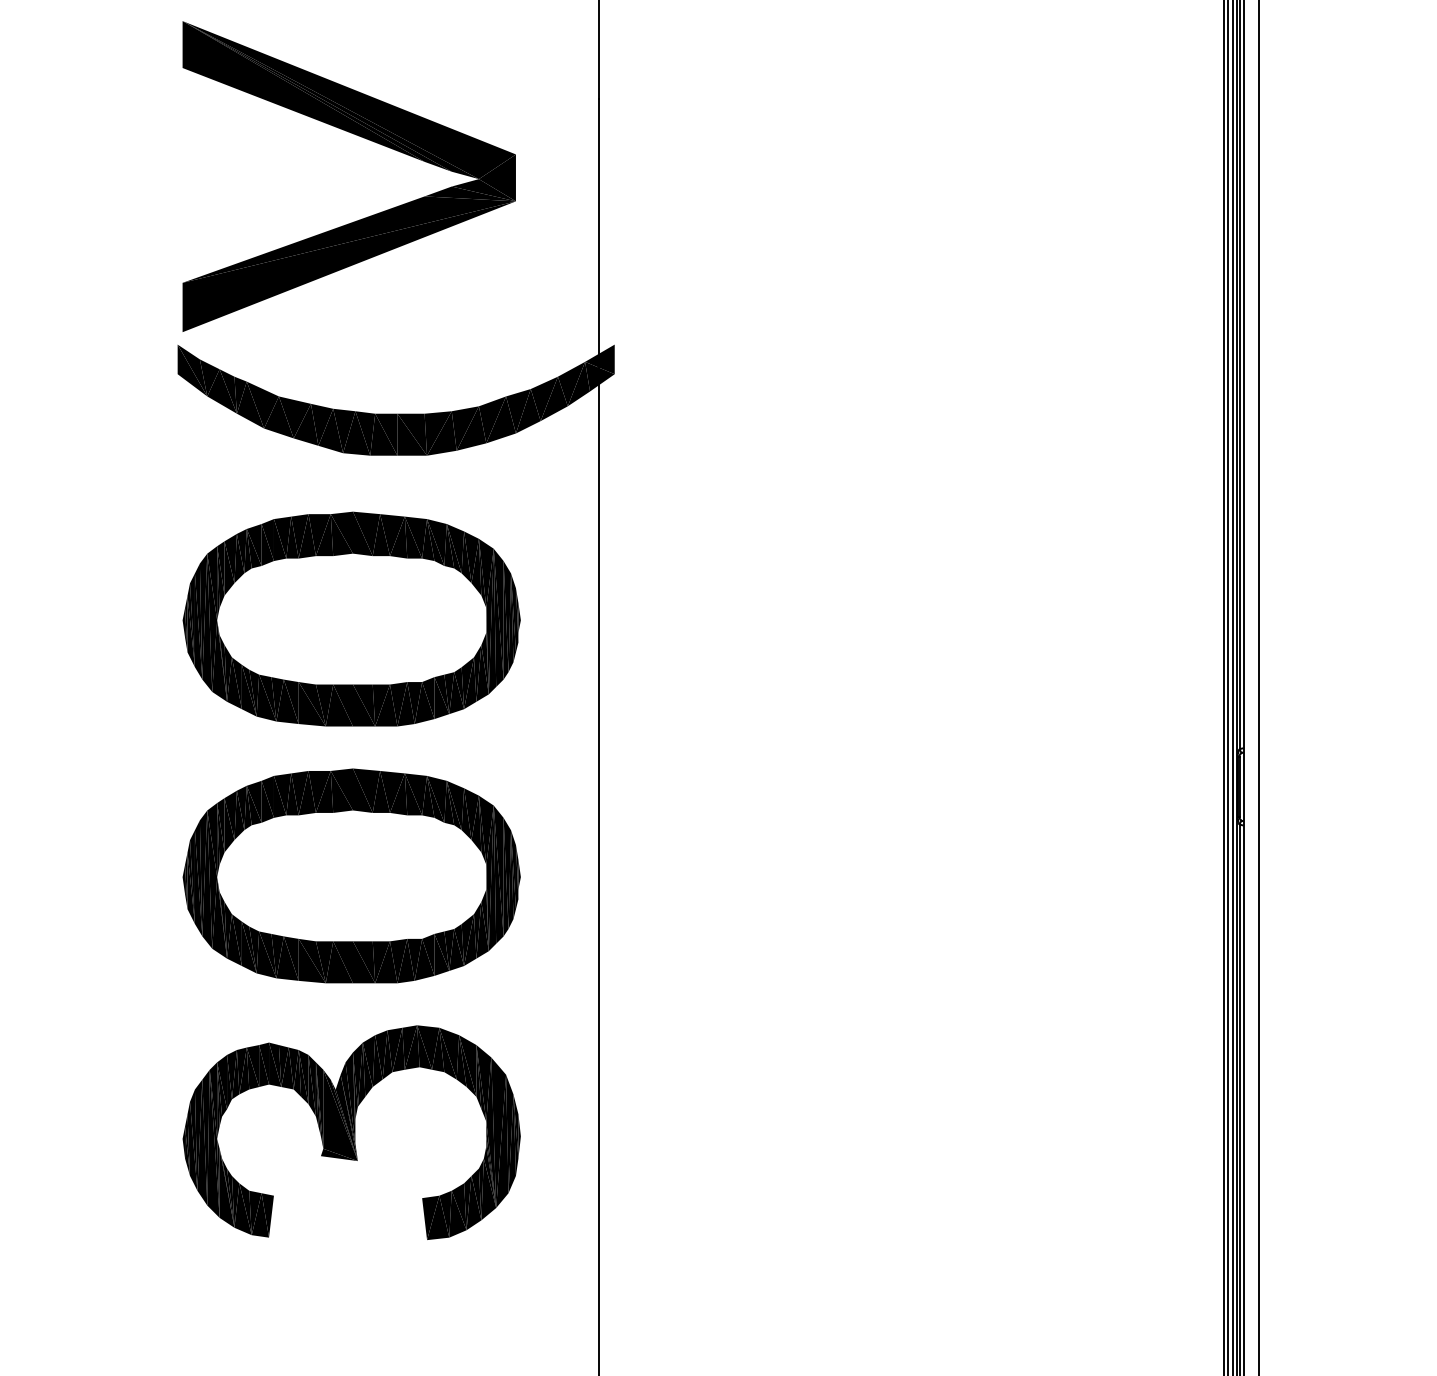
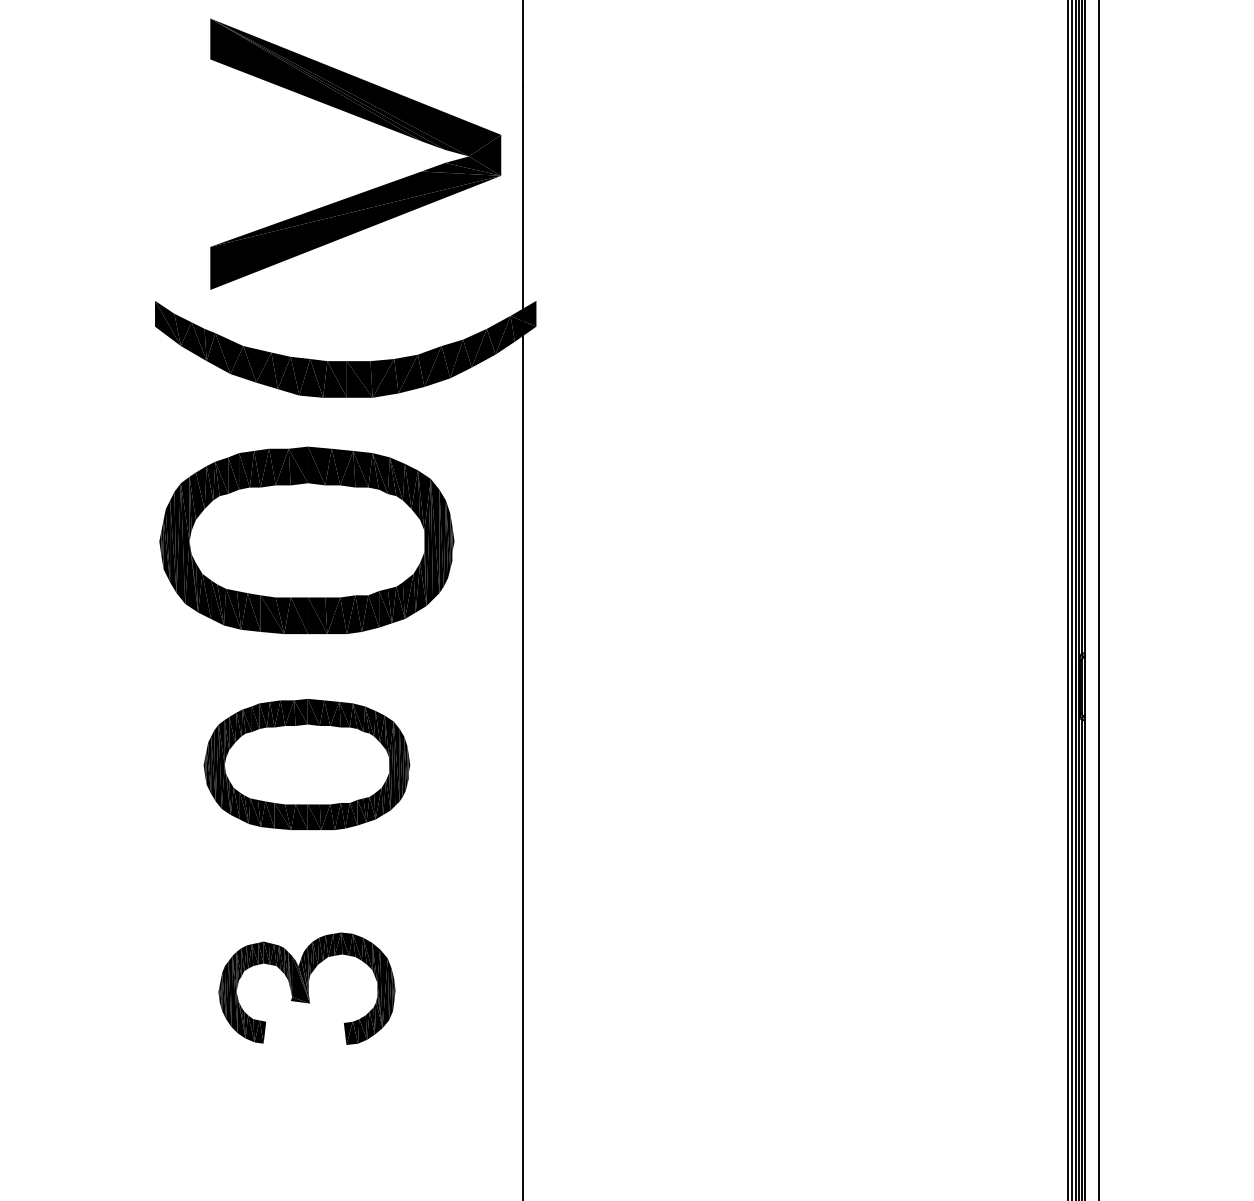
part: (364, 139) -> (369, 121), moved
part: (351, 875) -> (306, 764), size x0.7
part: (351, 1132) -> (306, 988), size x0.6

